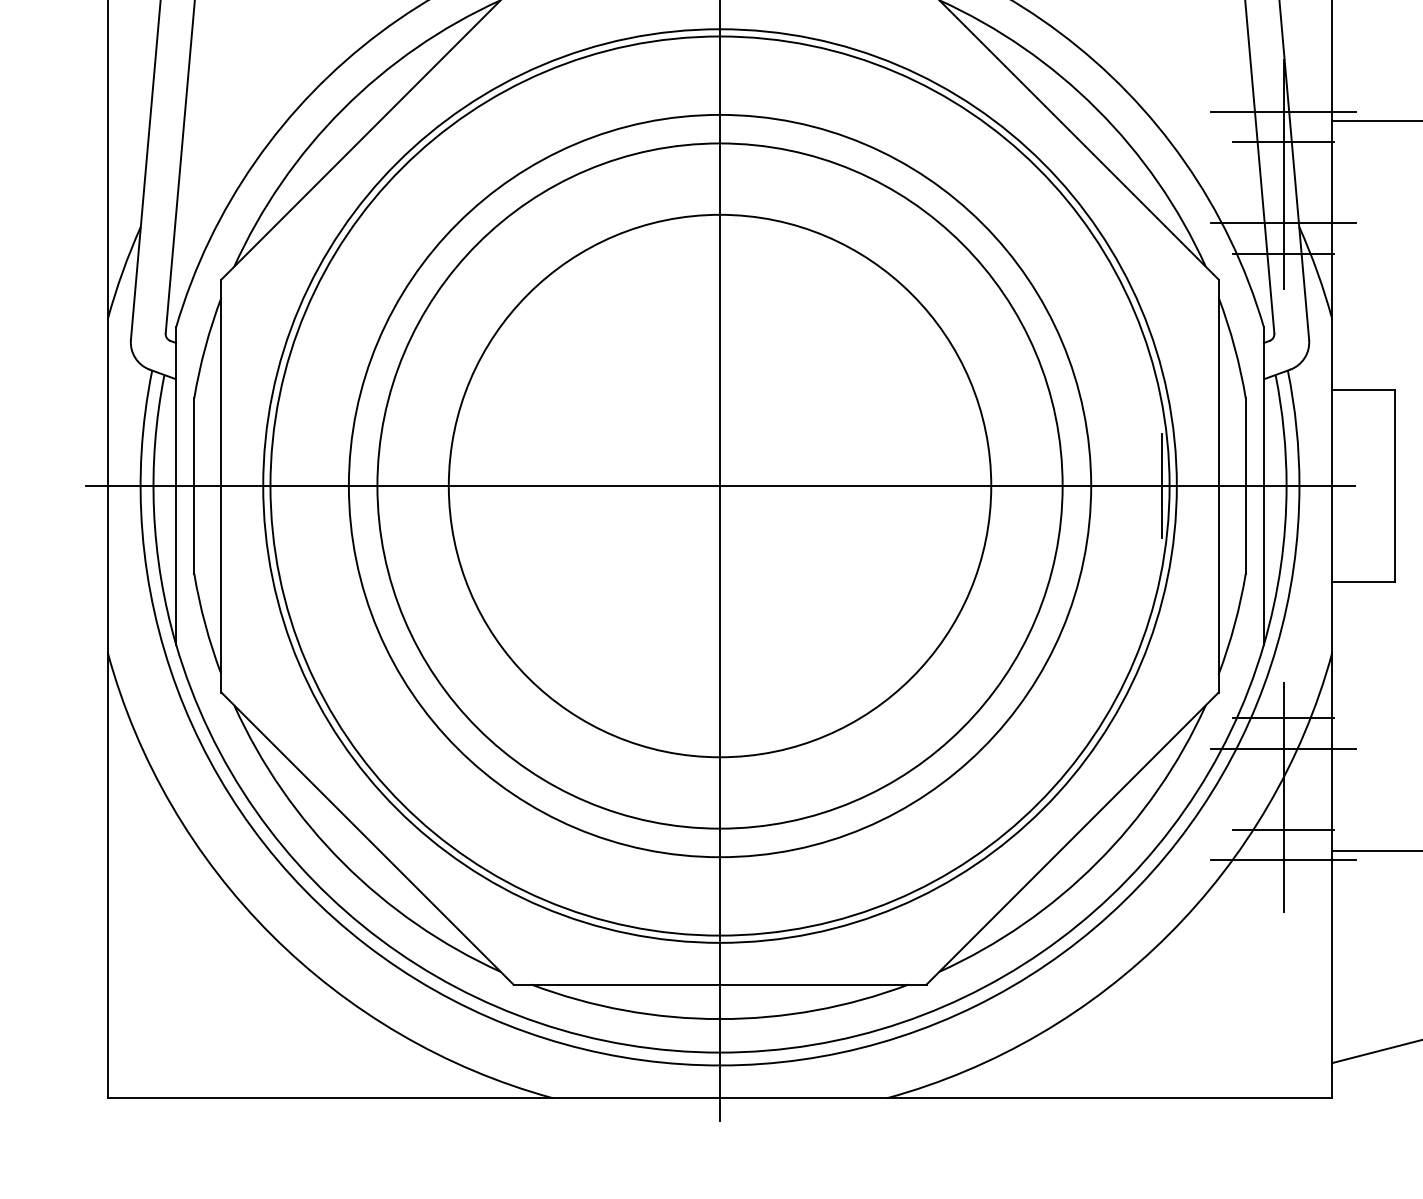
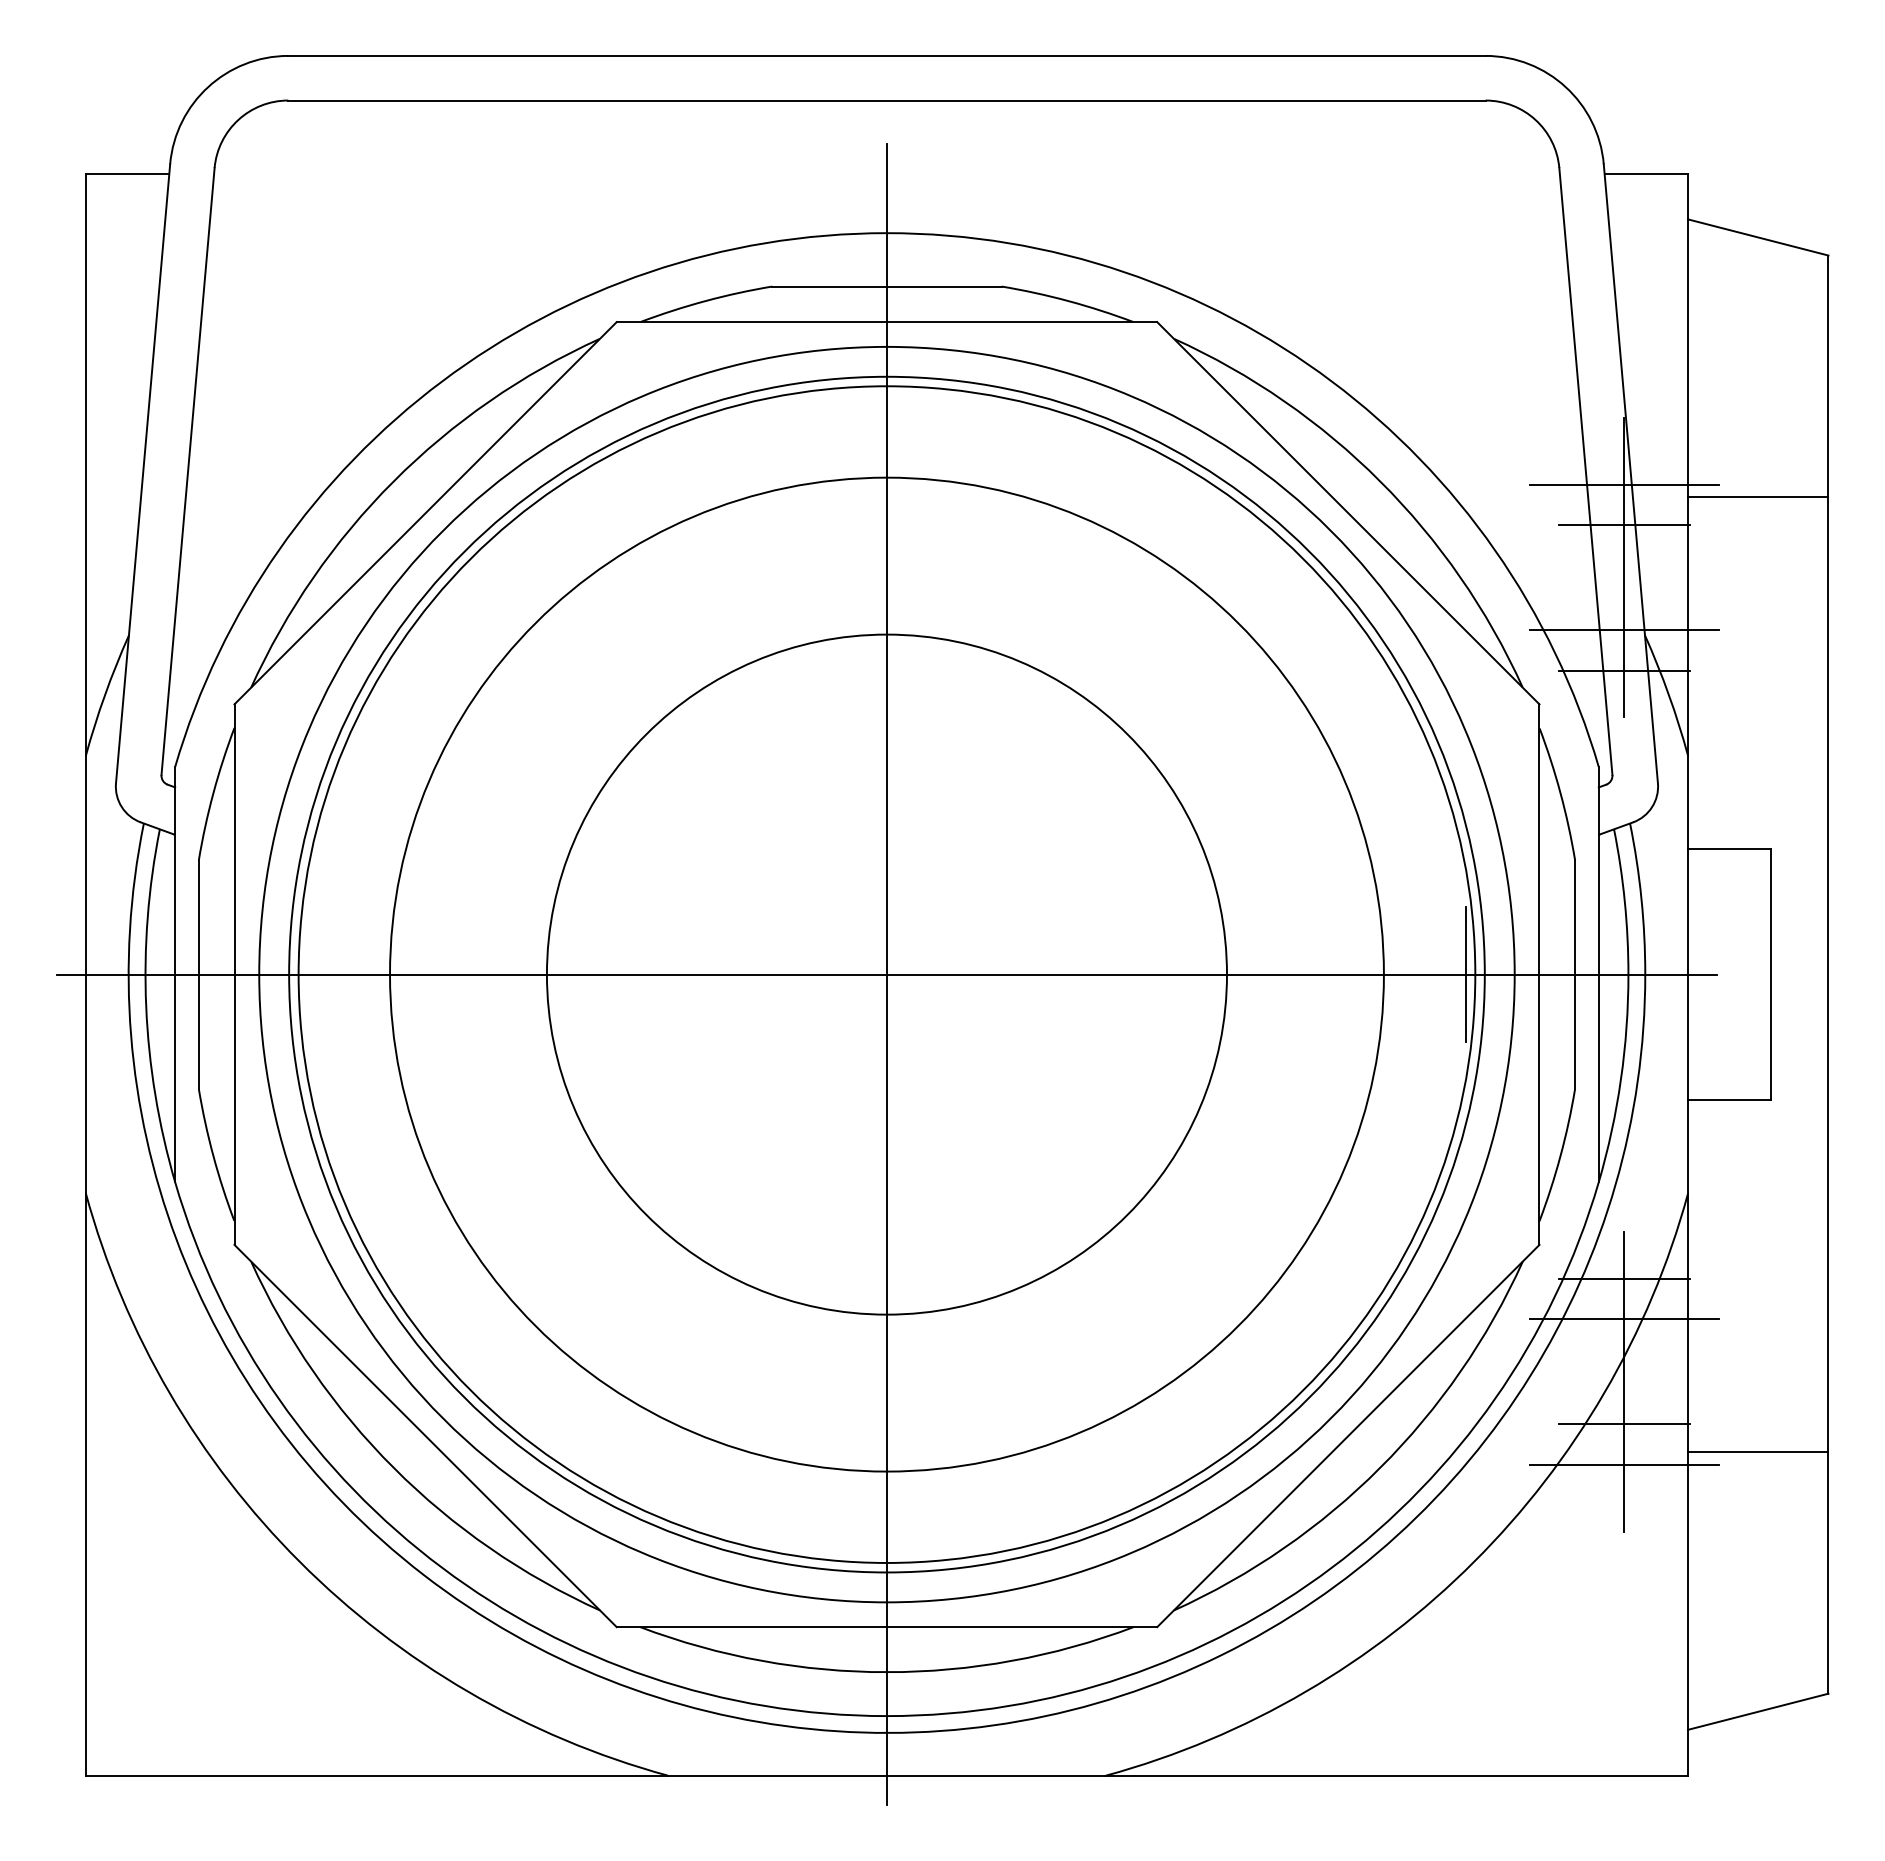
circle: (719, 485) -> (886, 974), size x0.7
circle: (719, 485) -> (886, 974), size x1.4
circle: (719, 485) -> (886, 974), size x1.4

